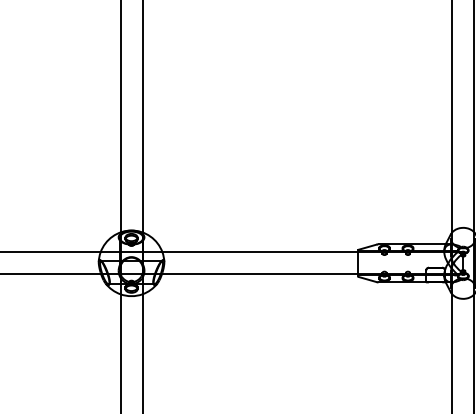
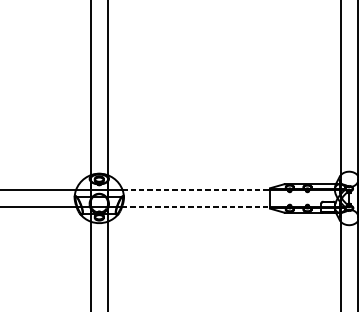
line: (260, 252) -> (196, 190), solid -> dashed
line: (260, 274) -> (196, 206), solid -> dashed

